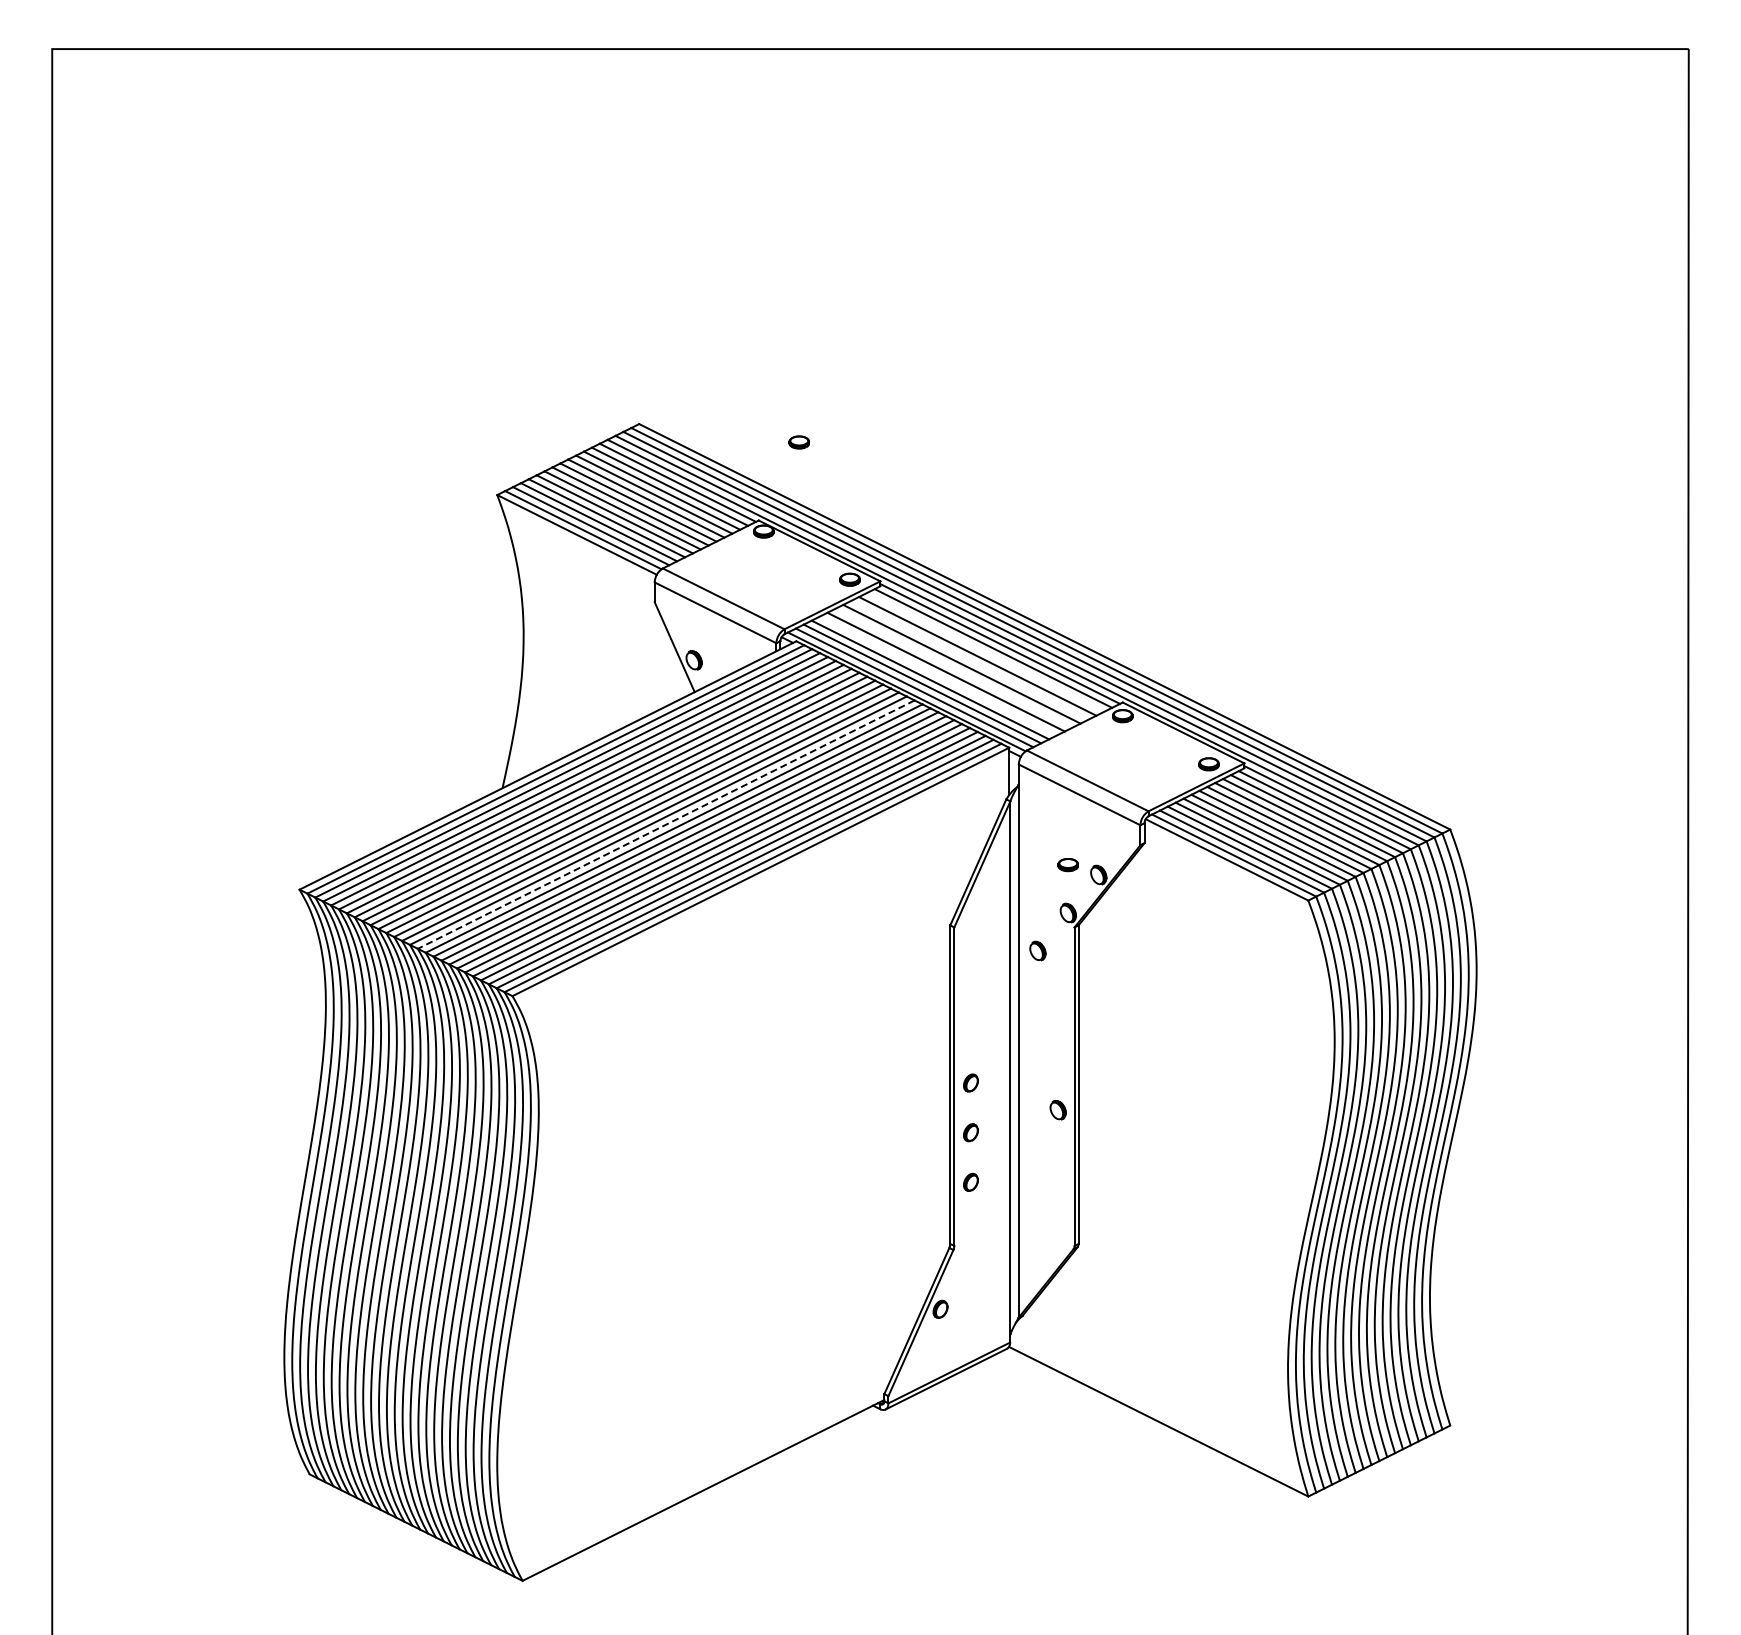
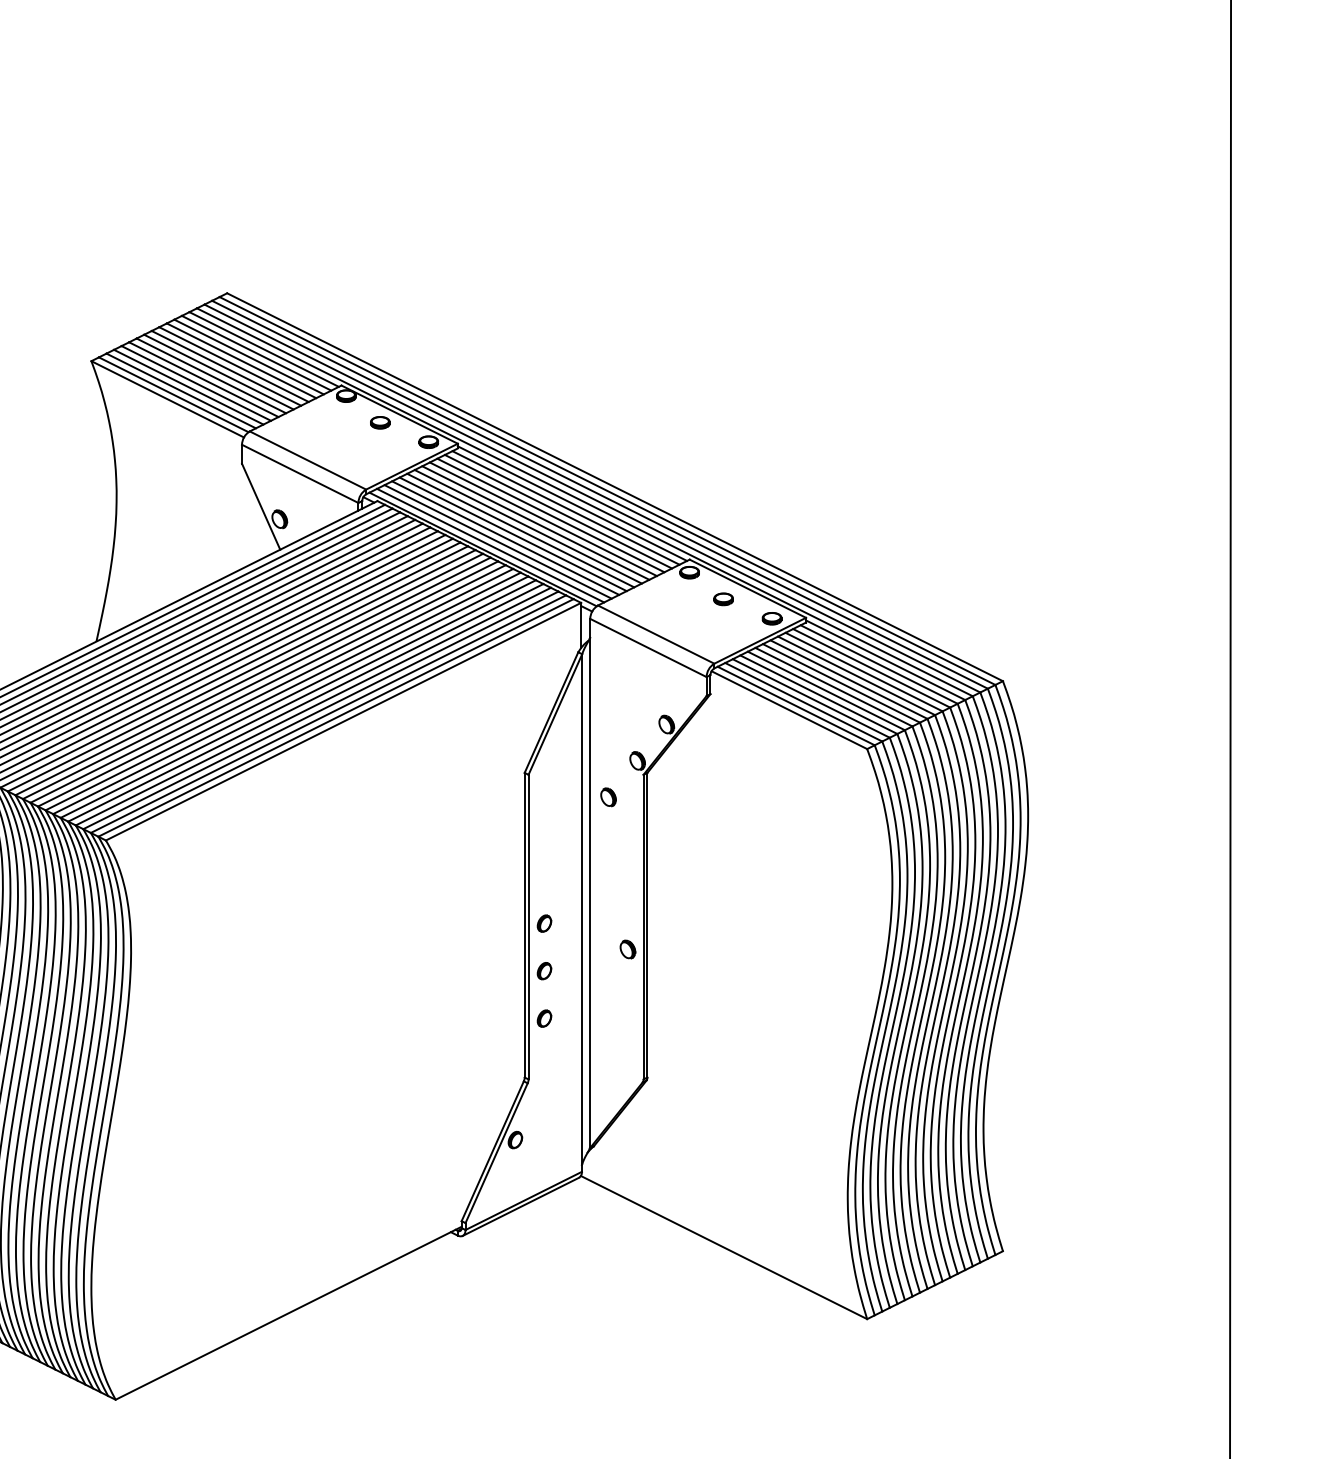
part: (798, 442) -> (379, 422), moved
line: (985, 652) -> (558, 511), added
line: (969, 659) -> (543, 518), added
line: (953, 667) -> (527, 526), added
line: (937, 675) -> (512, 533), added
line: (666, 824) -> (253, 676), dashed -> solid
part: (1067, 865) -> (722, 599), moved

